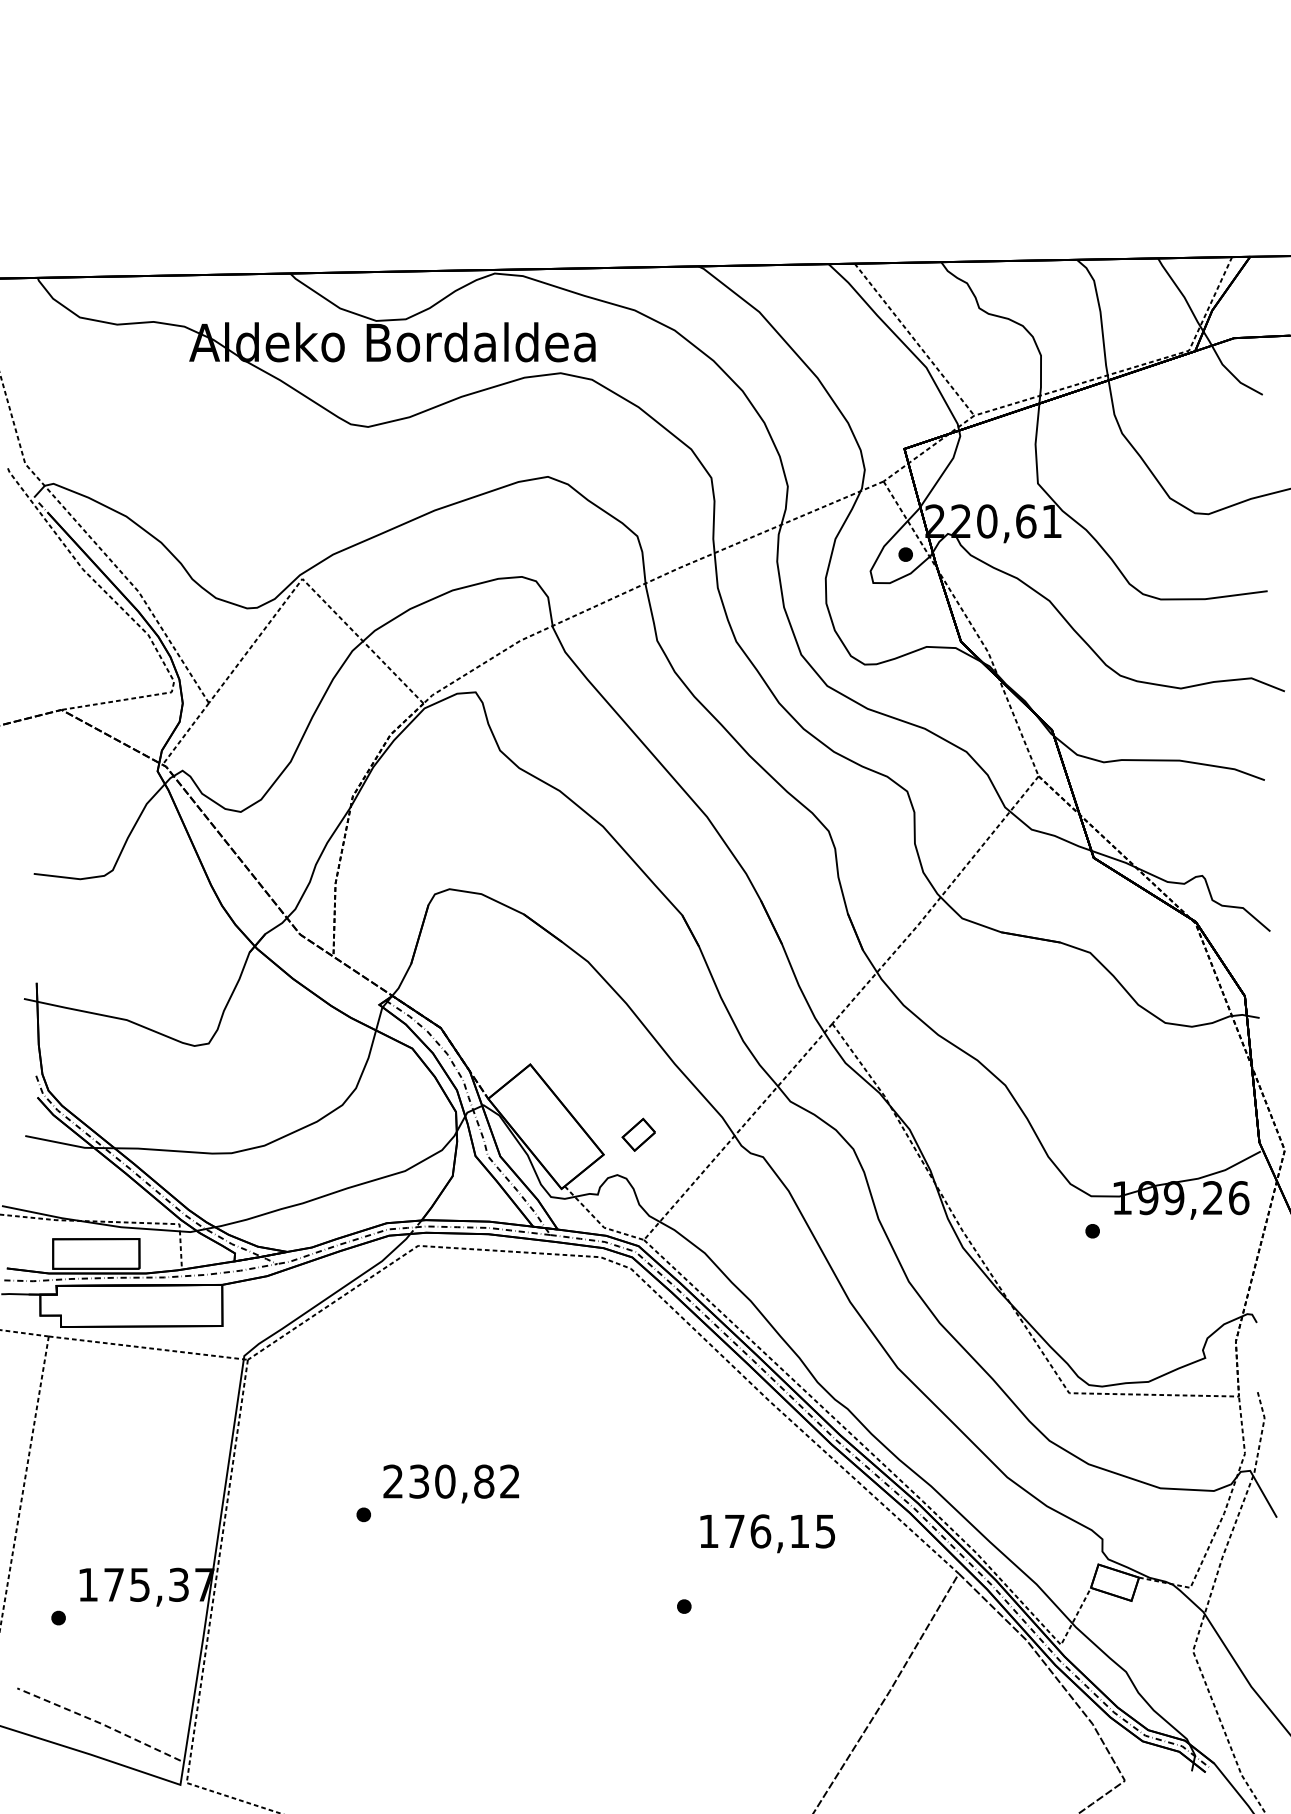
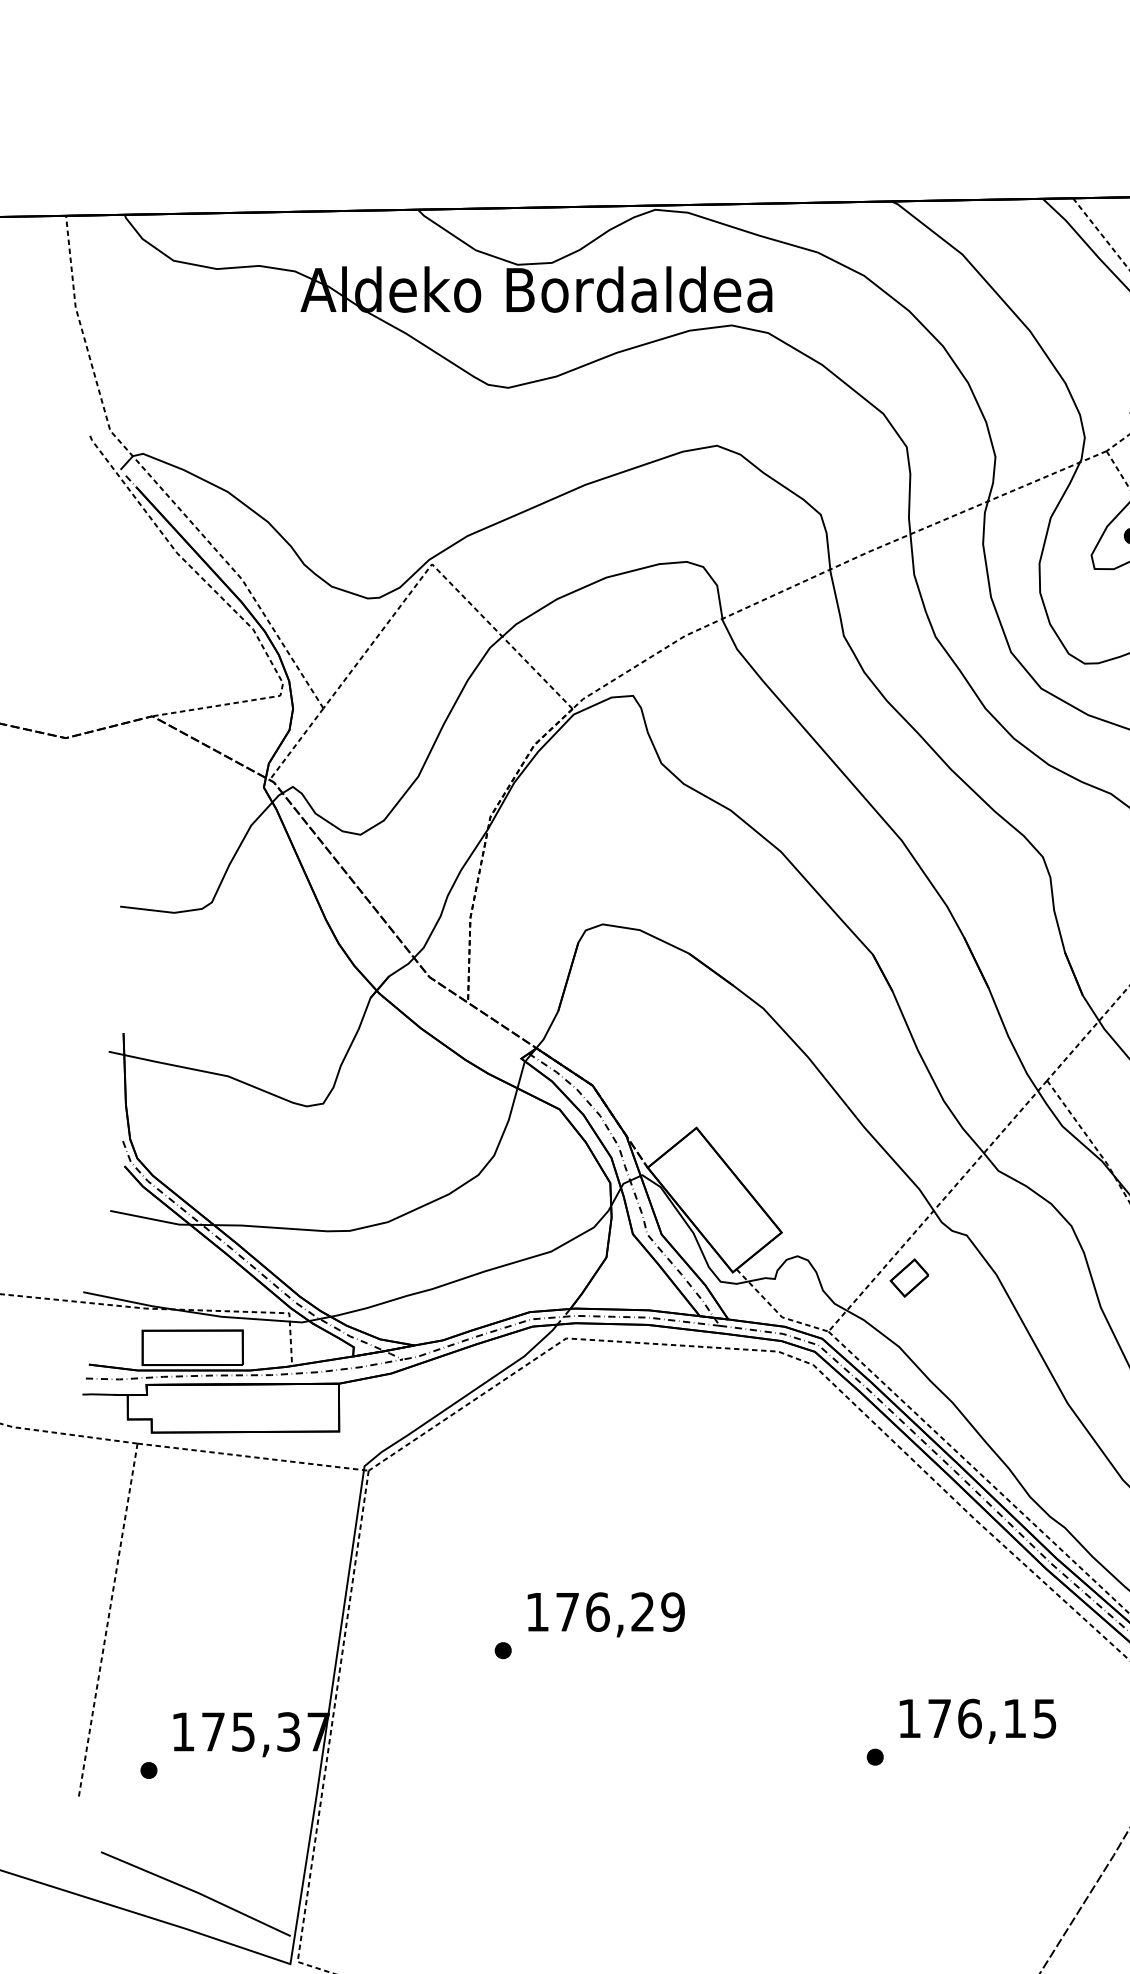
part: (638, 1134) -> (909, 1277), moved
text: (451, 1481) -> (605, 1611), 230,82 -> 176,29
text: (767, 1533) -> (977, 1721), moved
line: (99, 1722) -> (196, 1891), dashed -> solid

